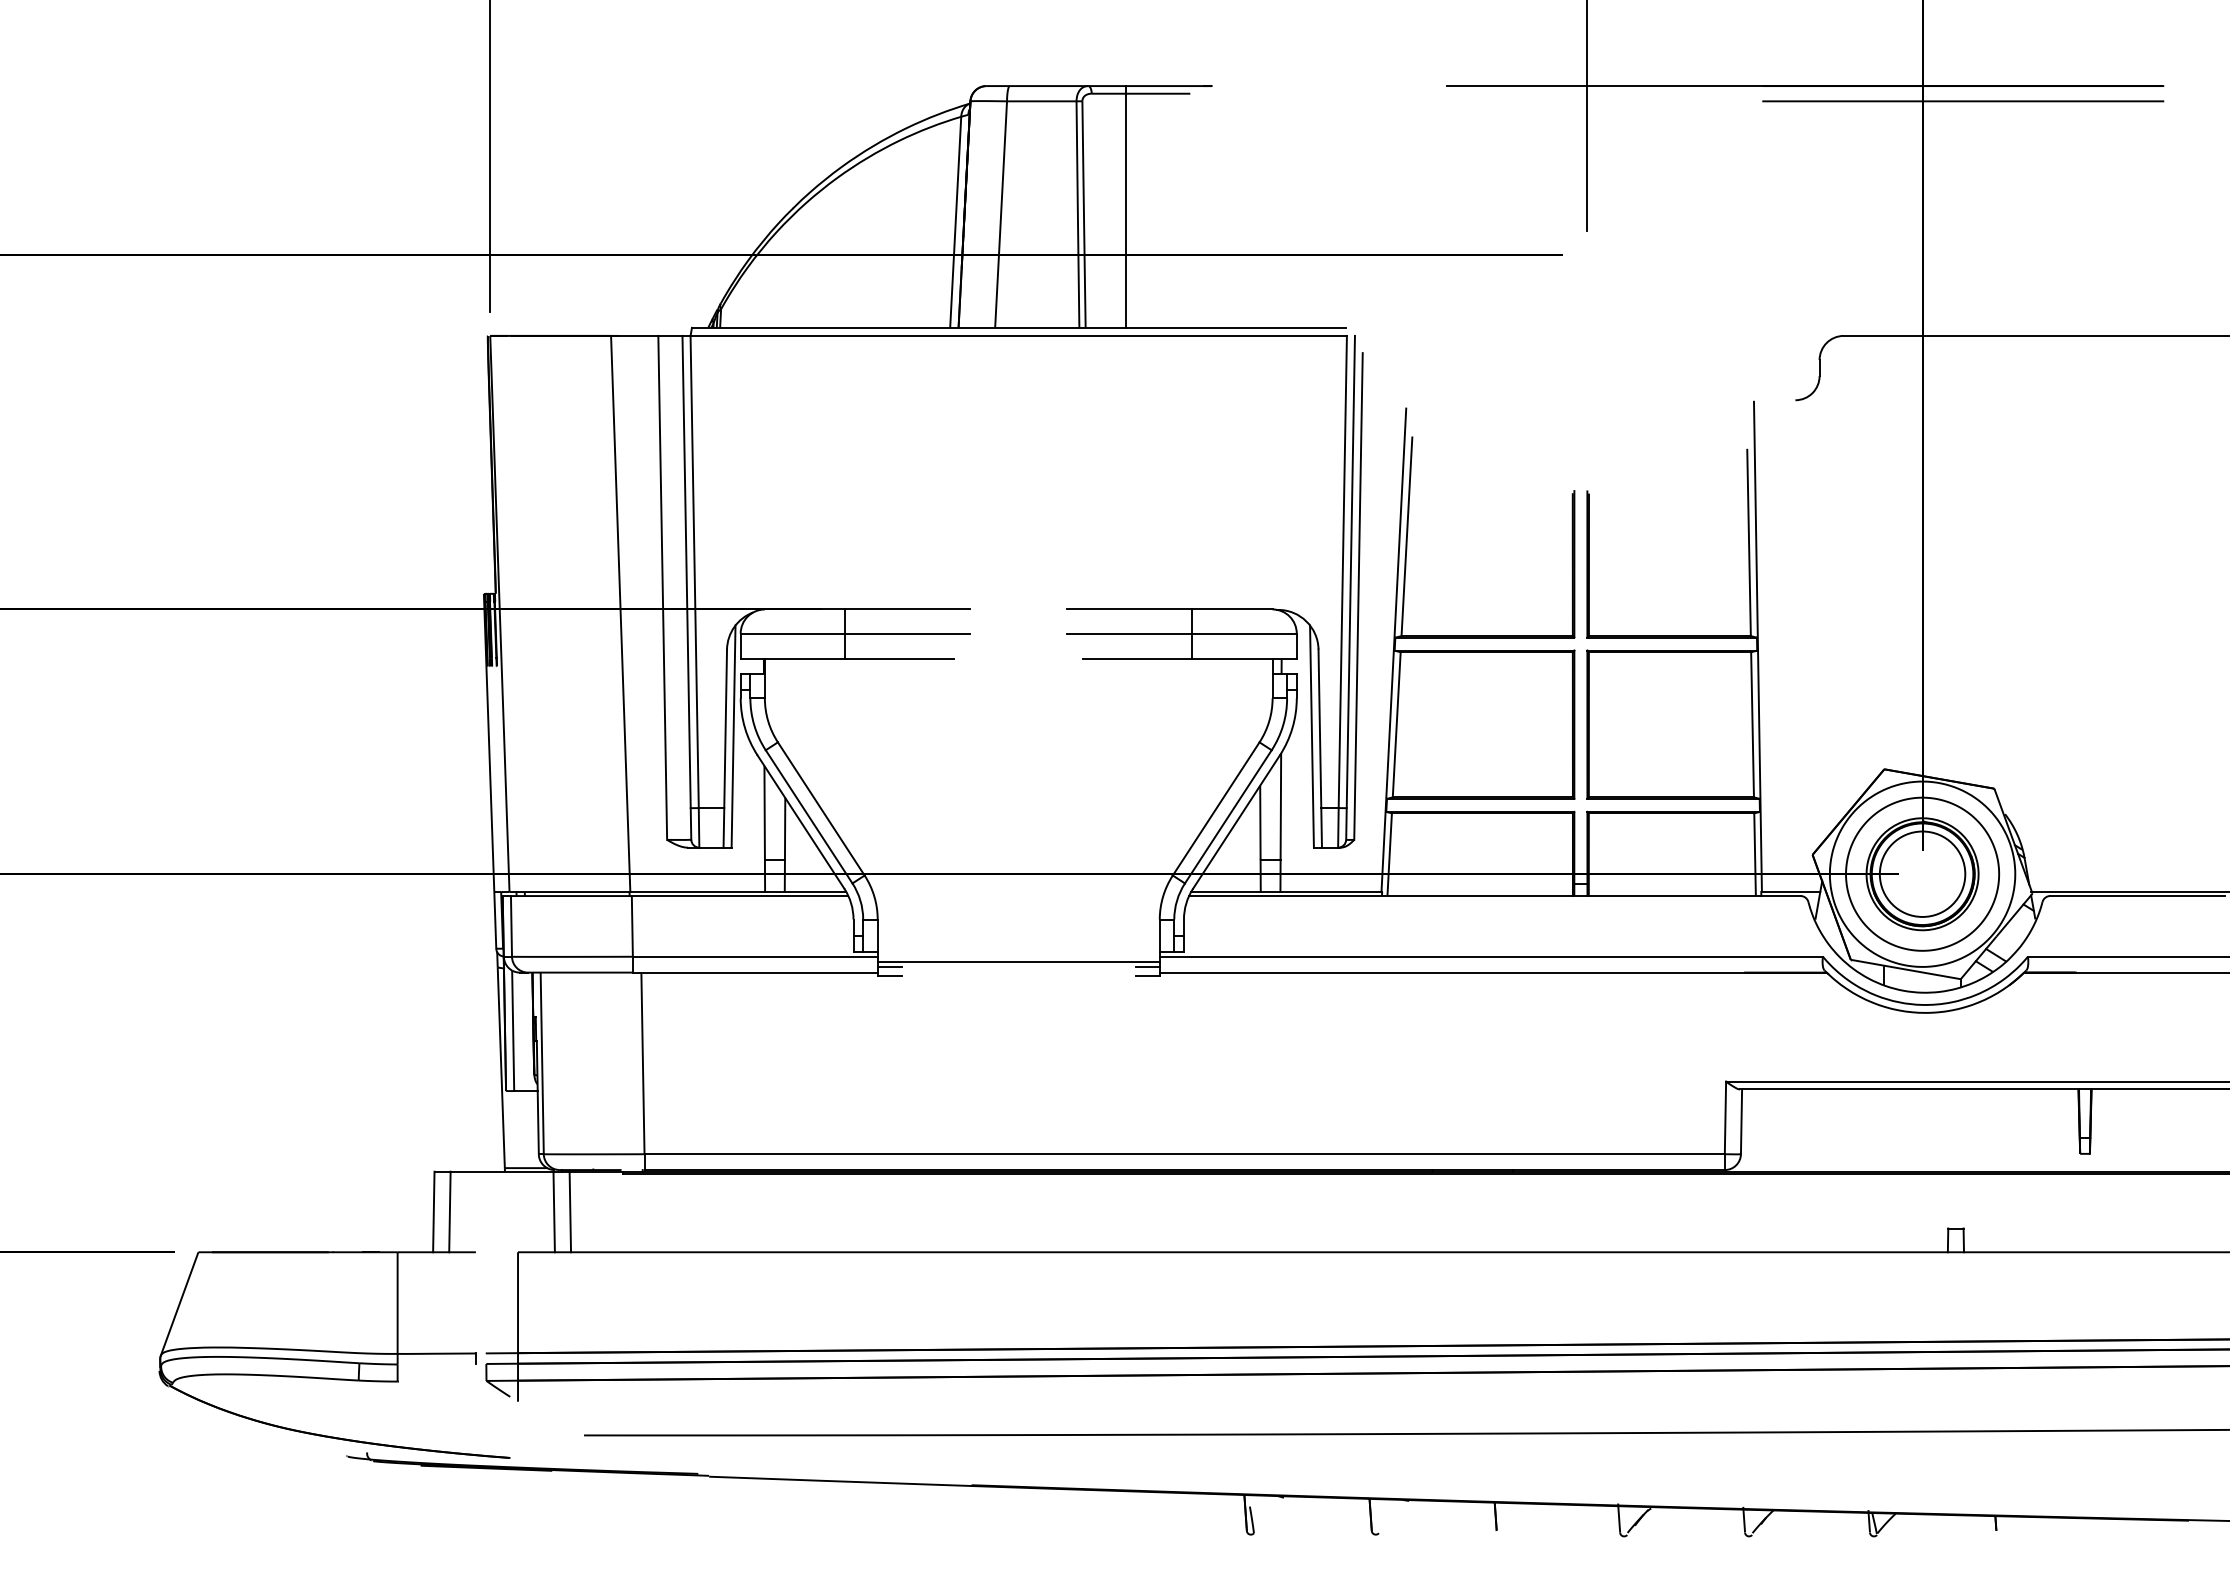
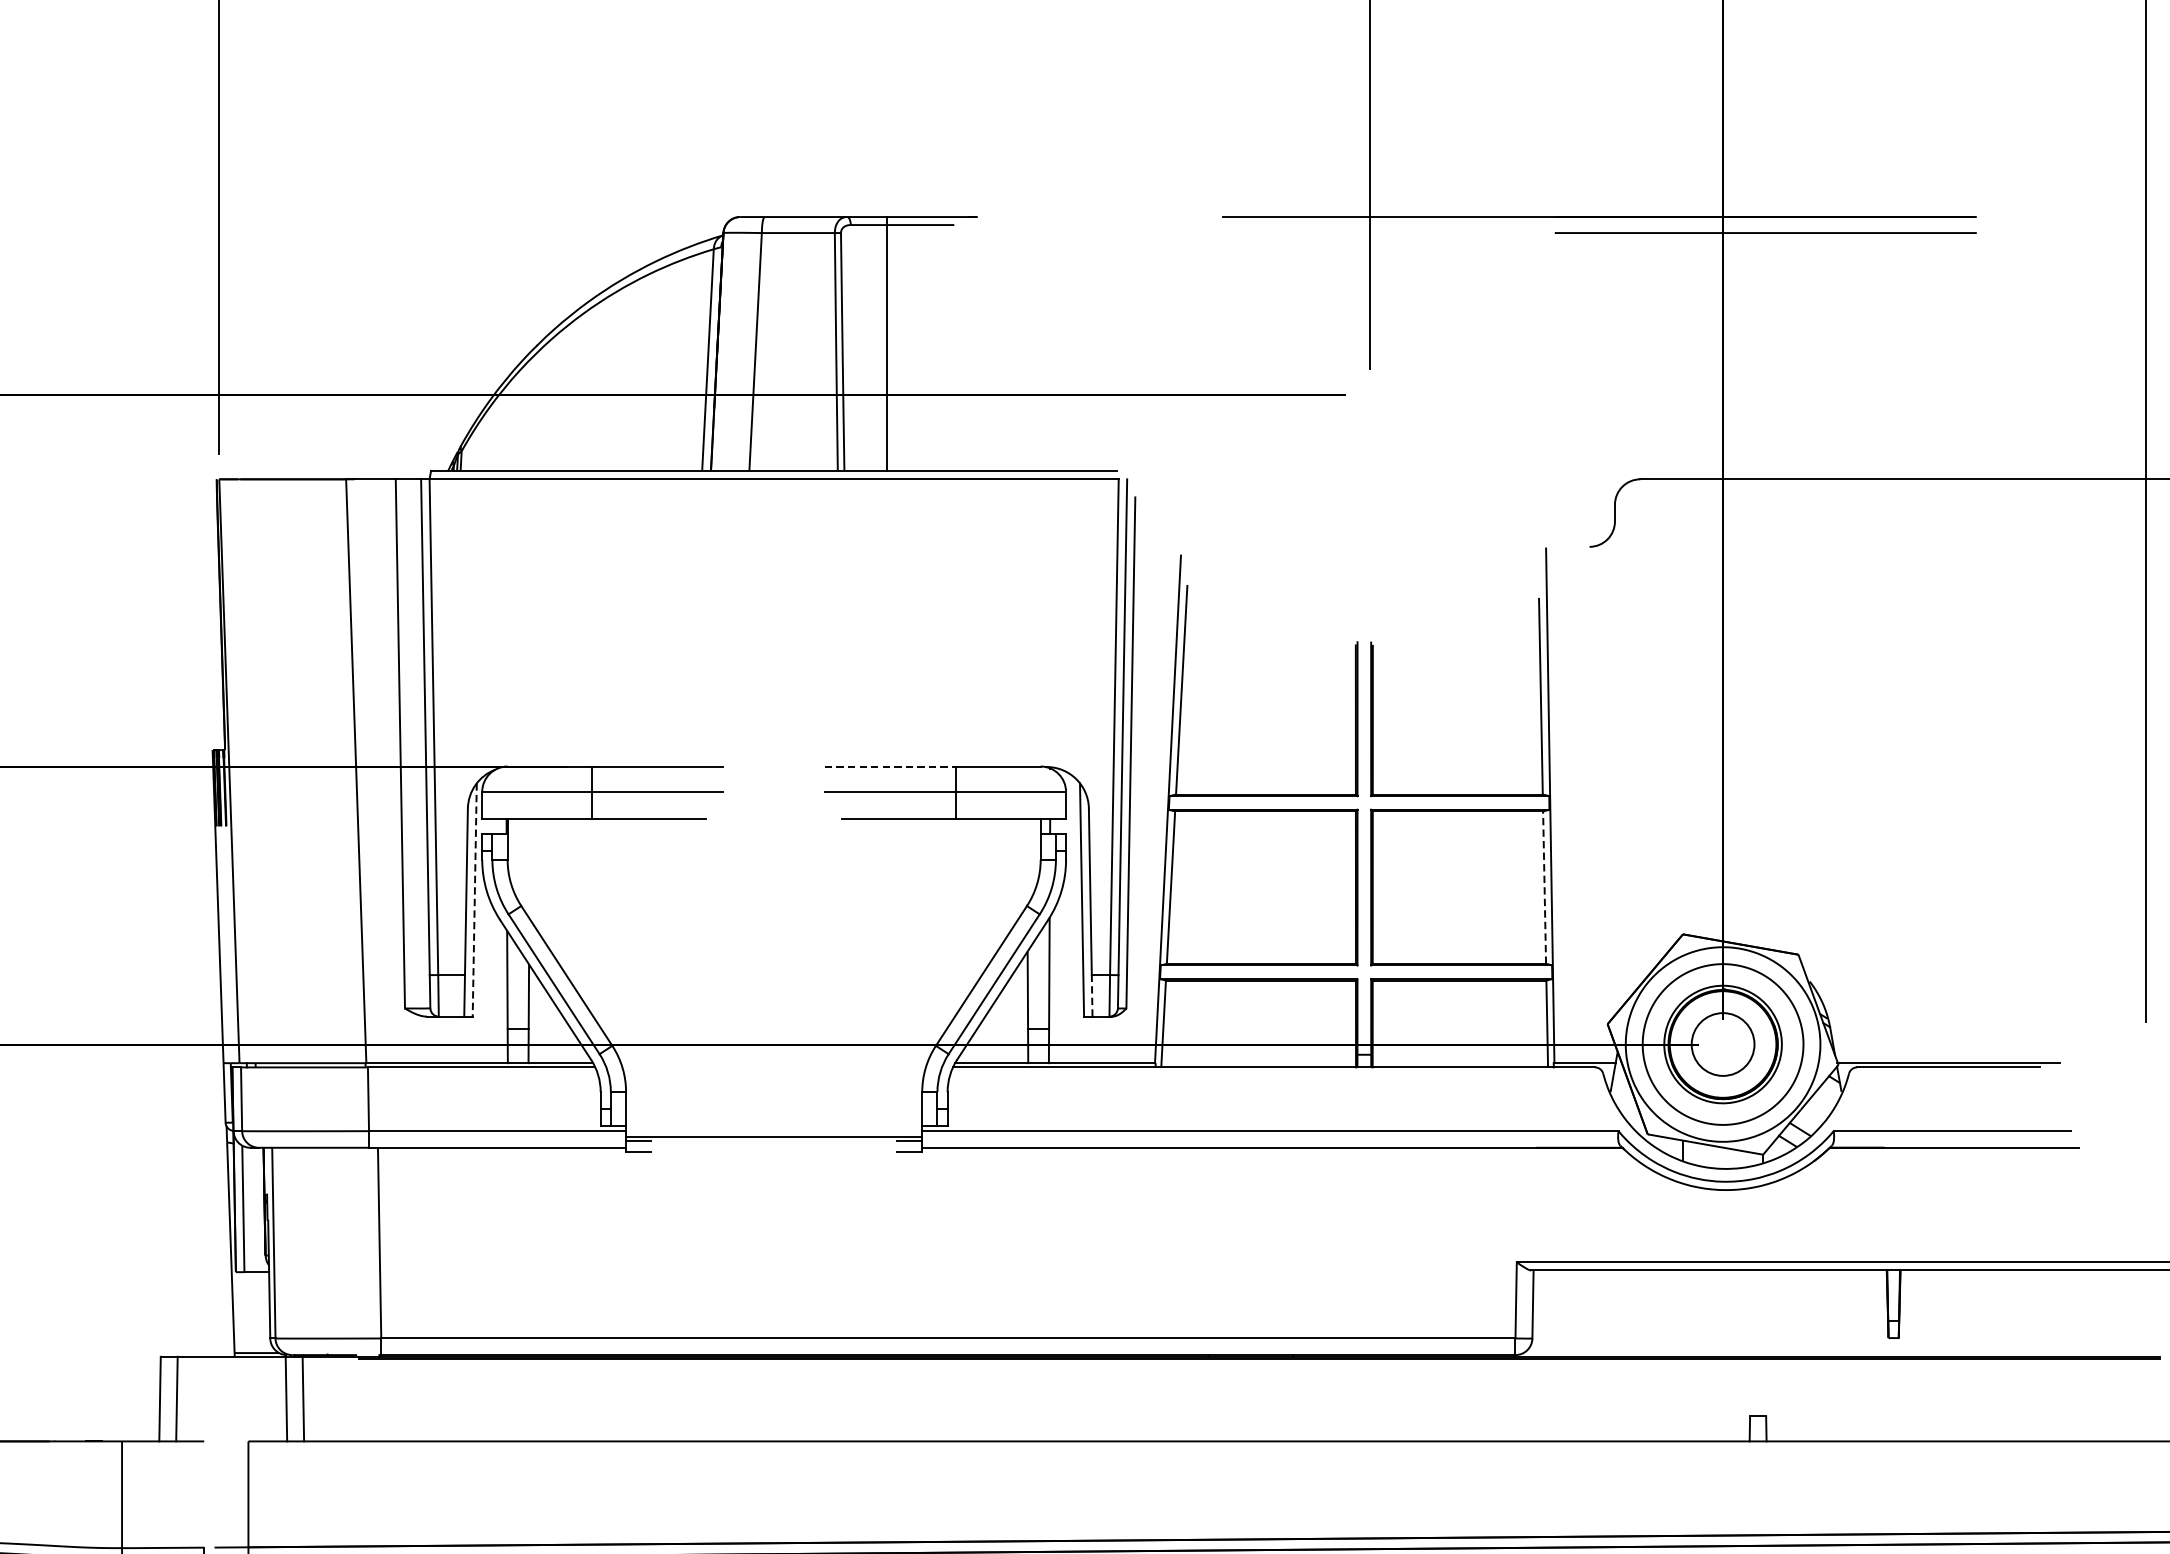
line: (1130, 609) -> (891, 766), solid -> dashed
line: (1752, 724) -> (1544, 887), solid -> dashed
line: (733, 737) -> (474, 900), solid -> dashed
line: (1321, 827) -> (1092, 995), solid -> dashed
circle: (1922, 873) -> (1723, 1043), size x0.7

